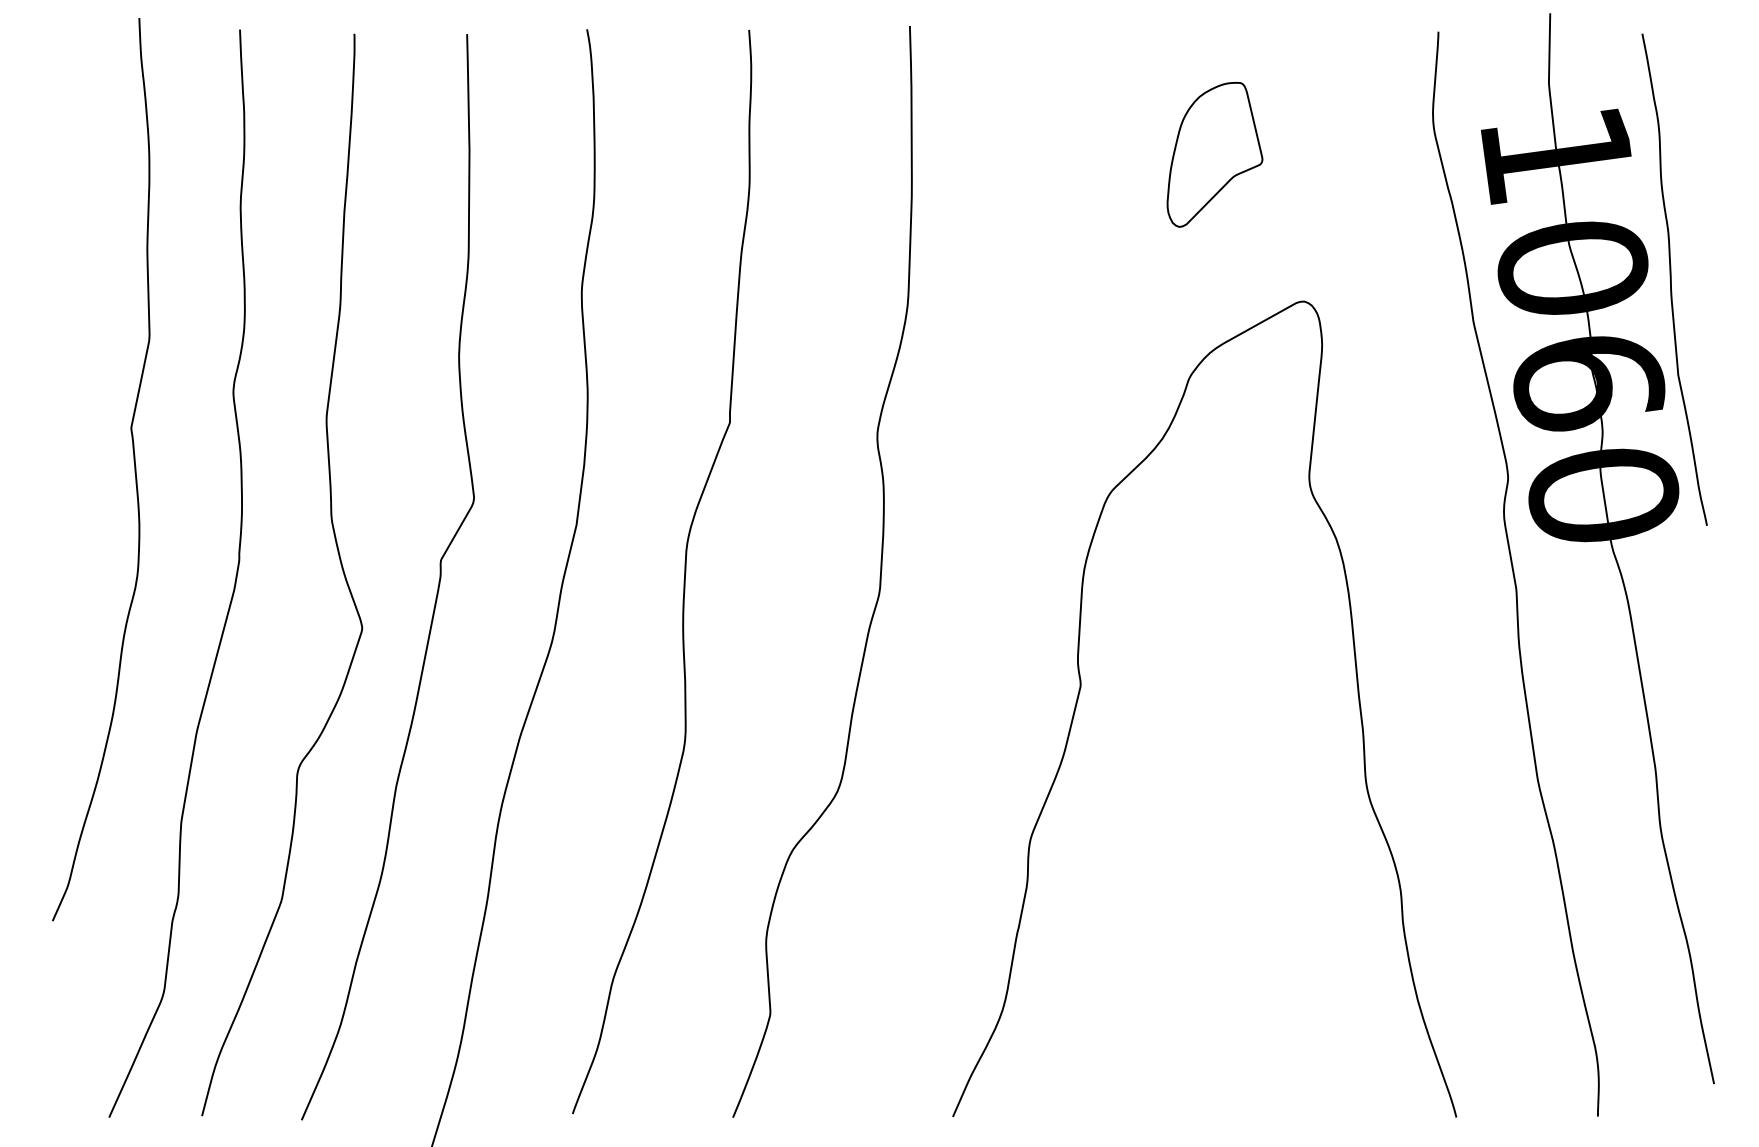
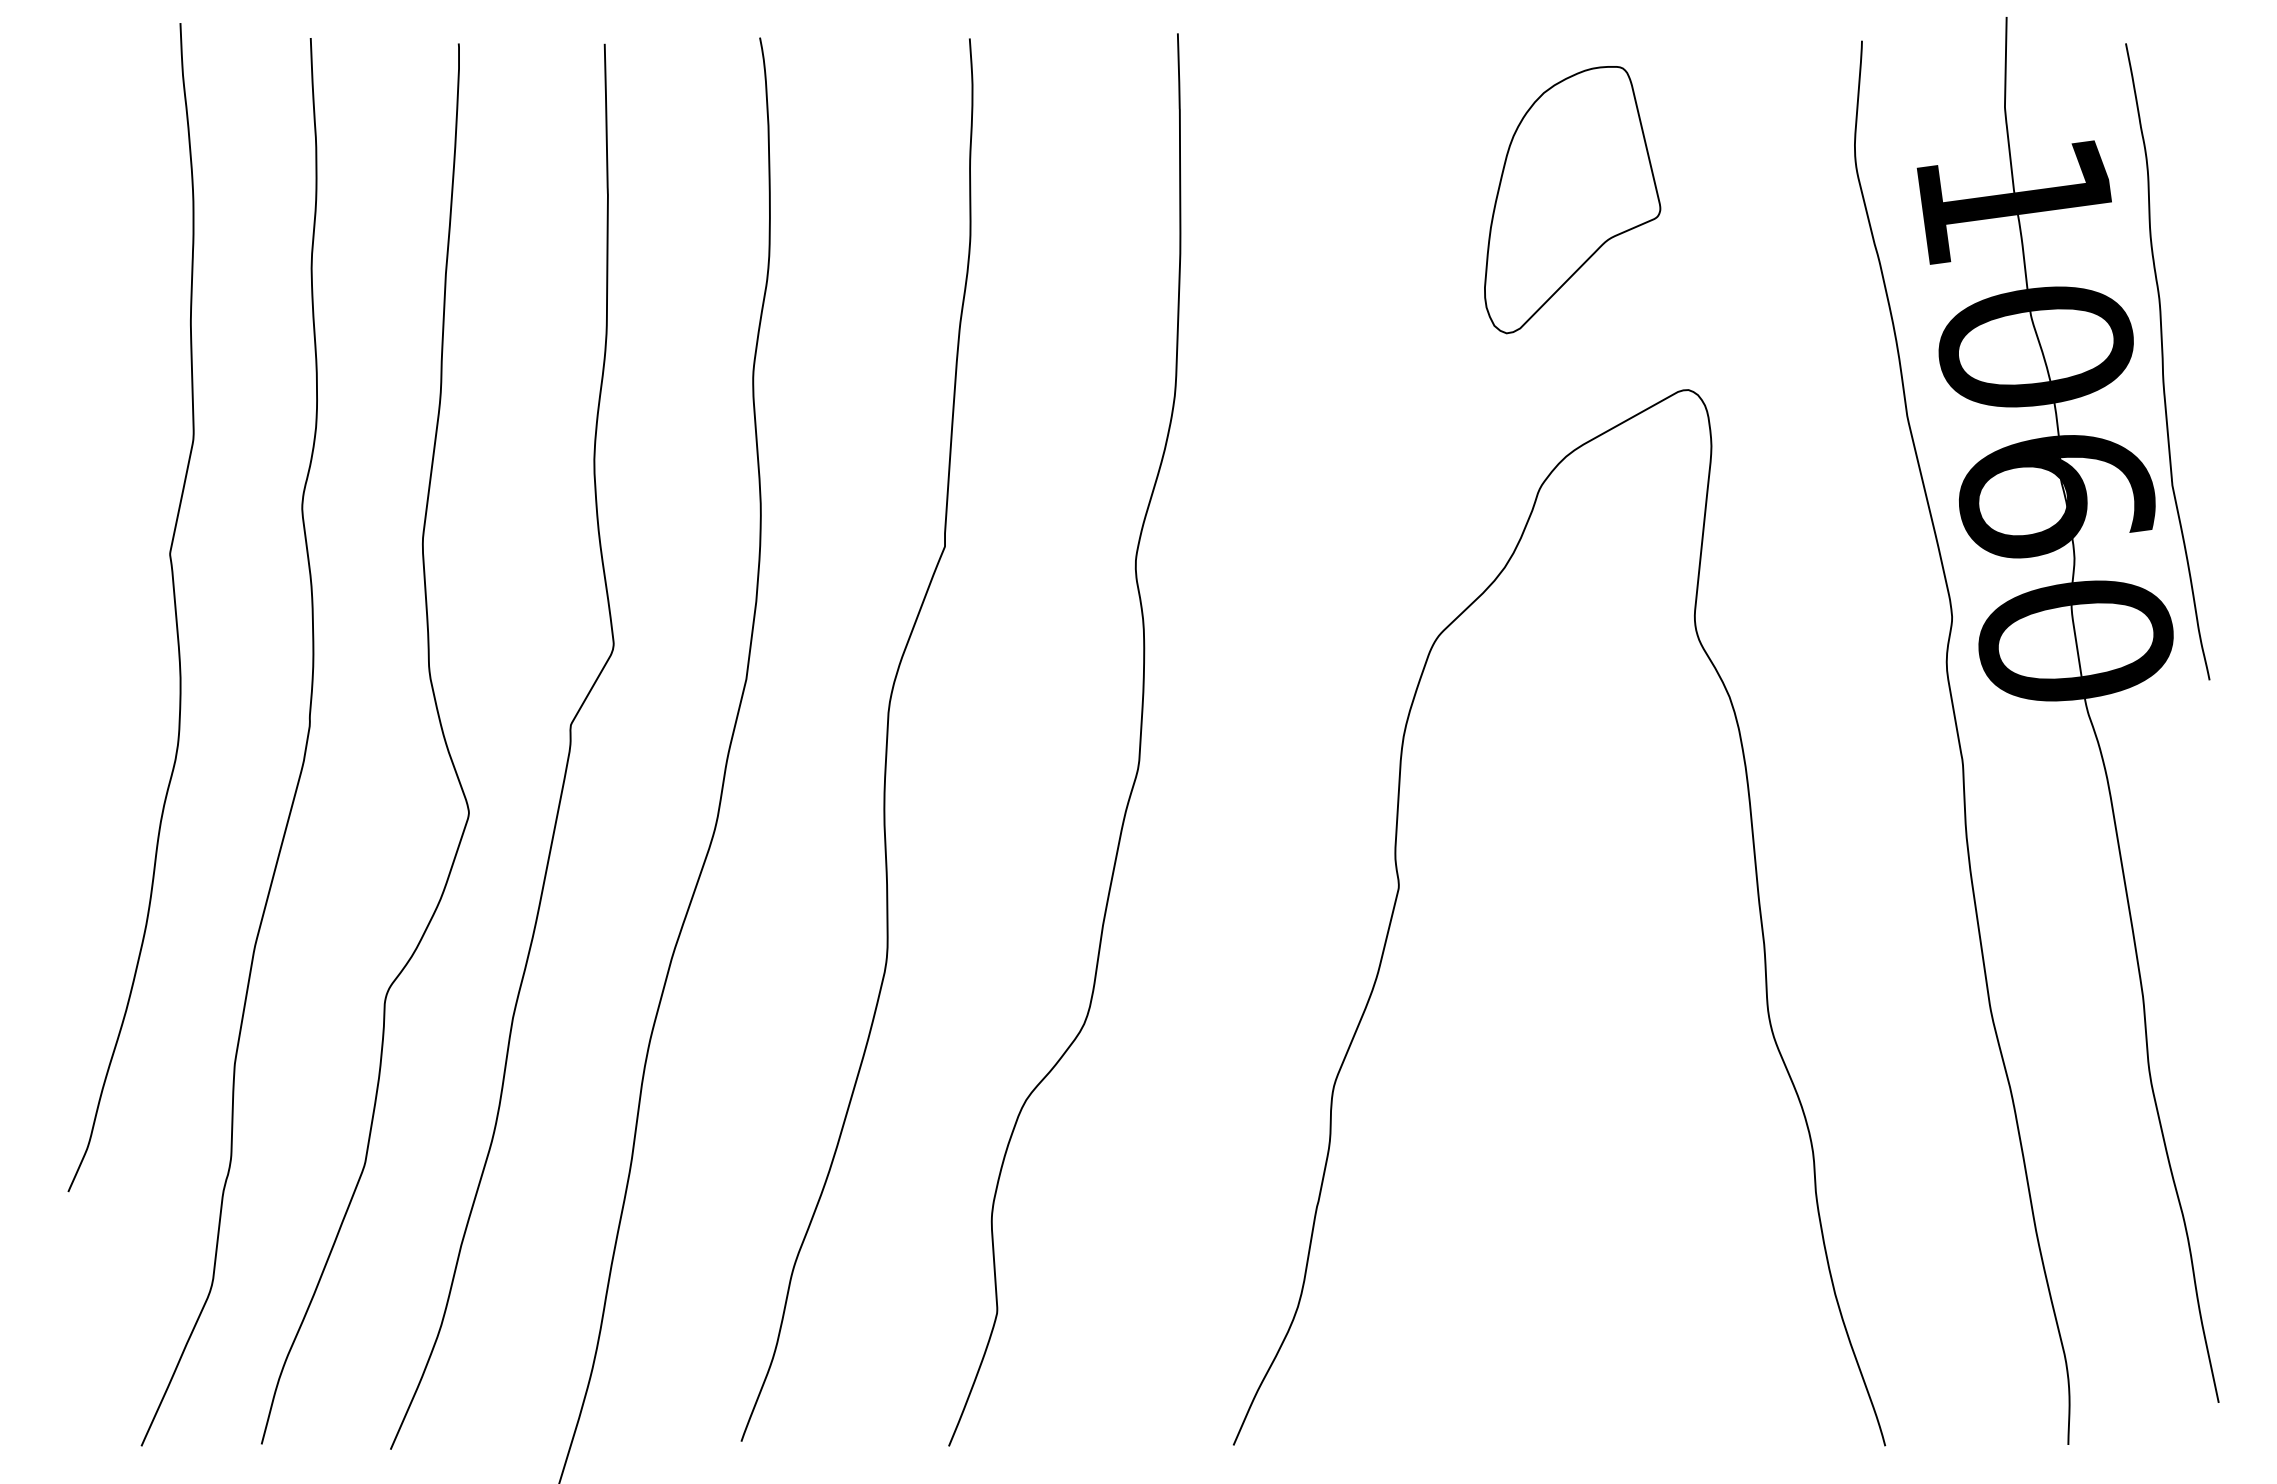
part: (1214, 155) -> (1572, 200), size x1.43

